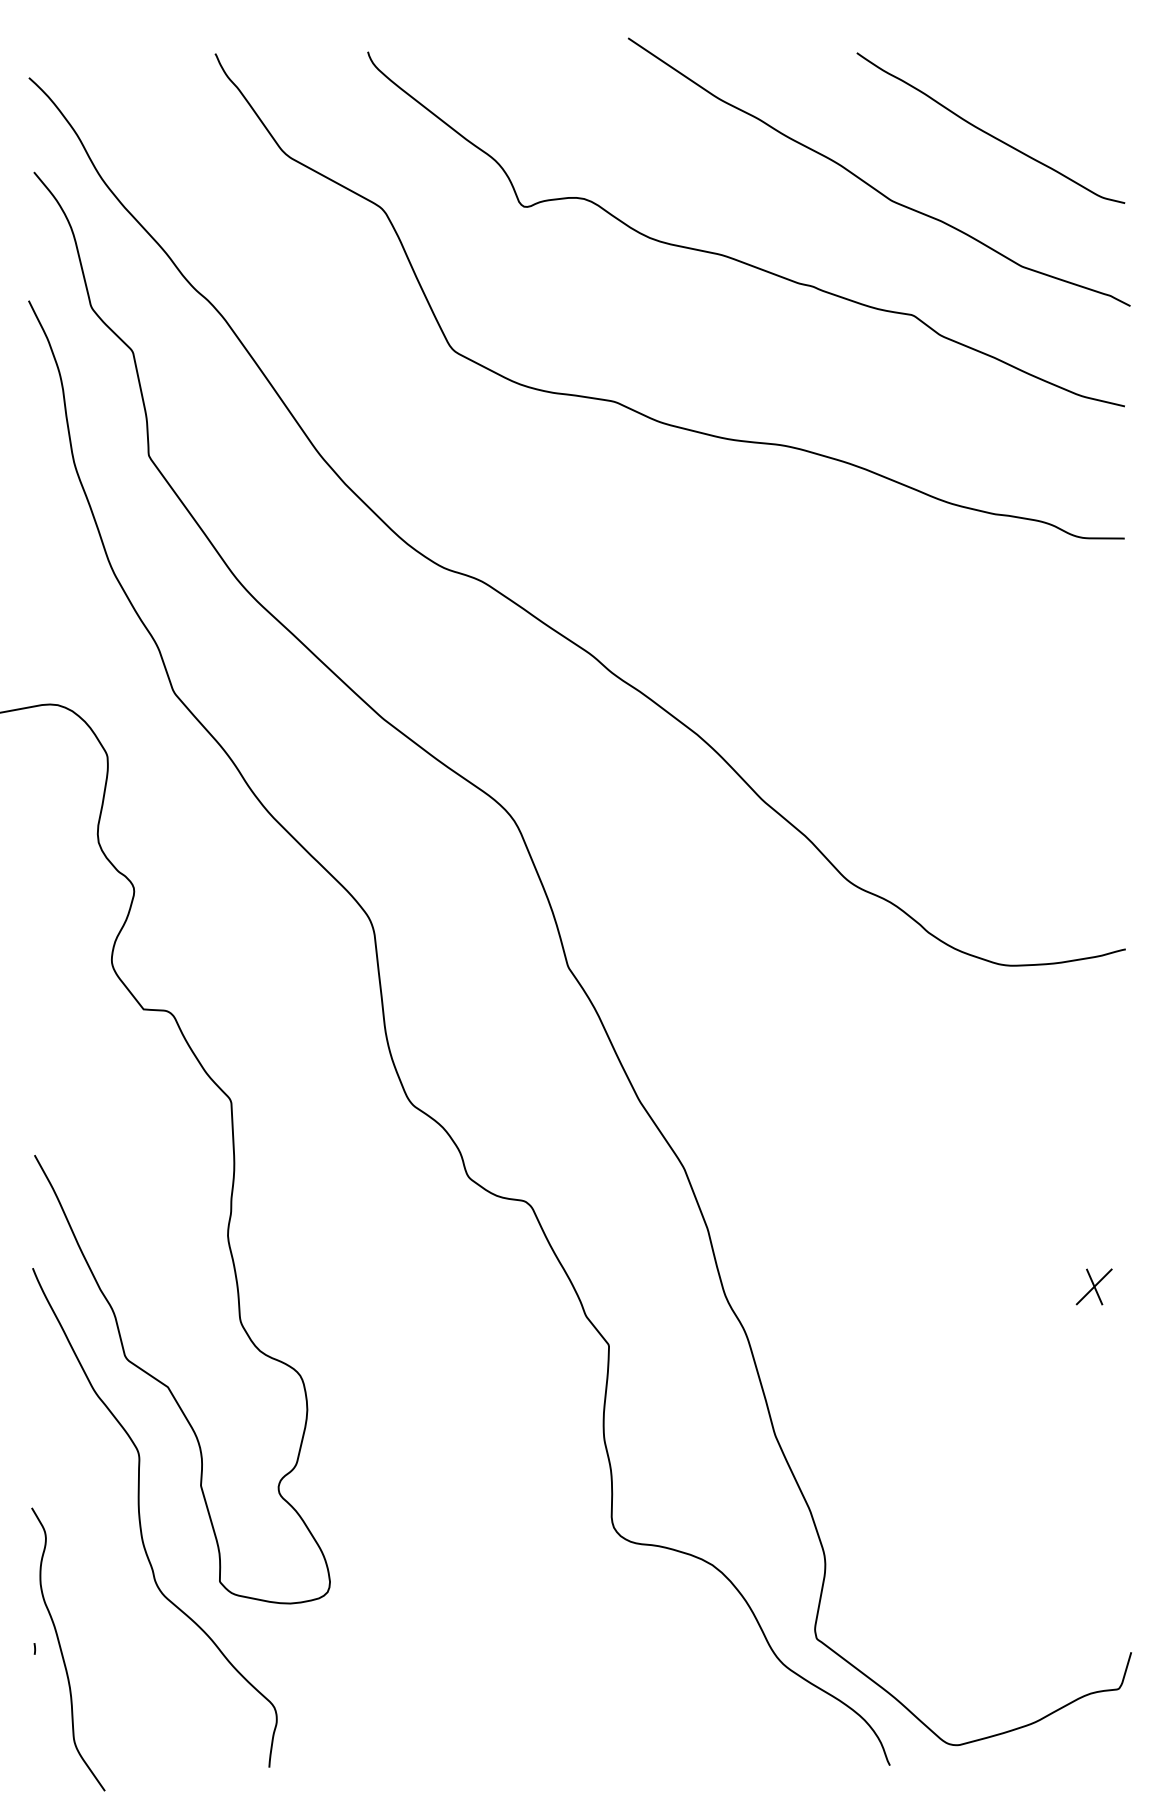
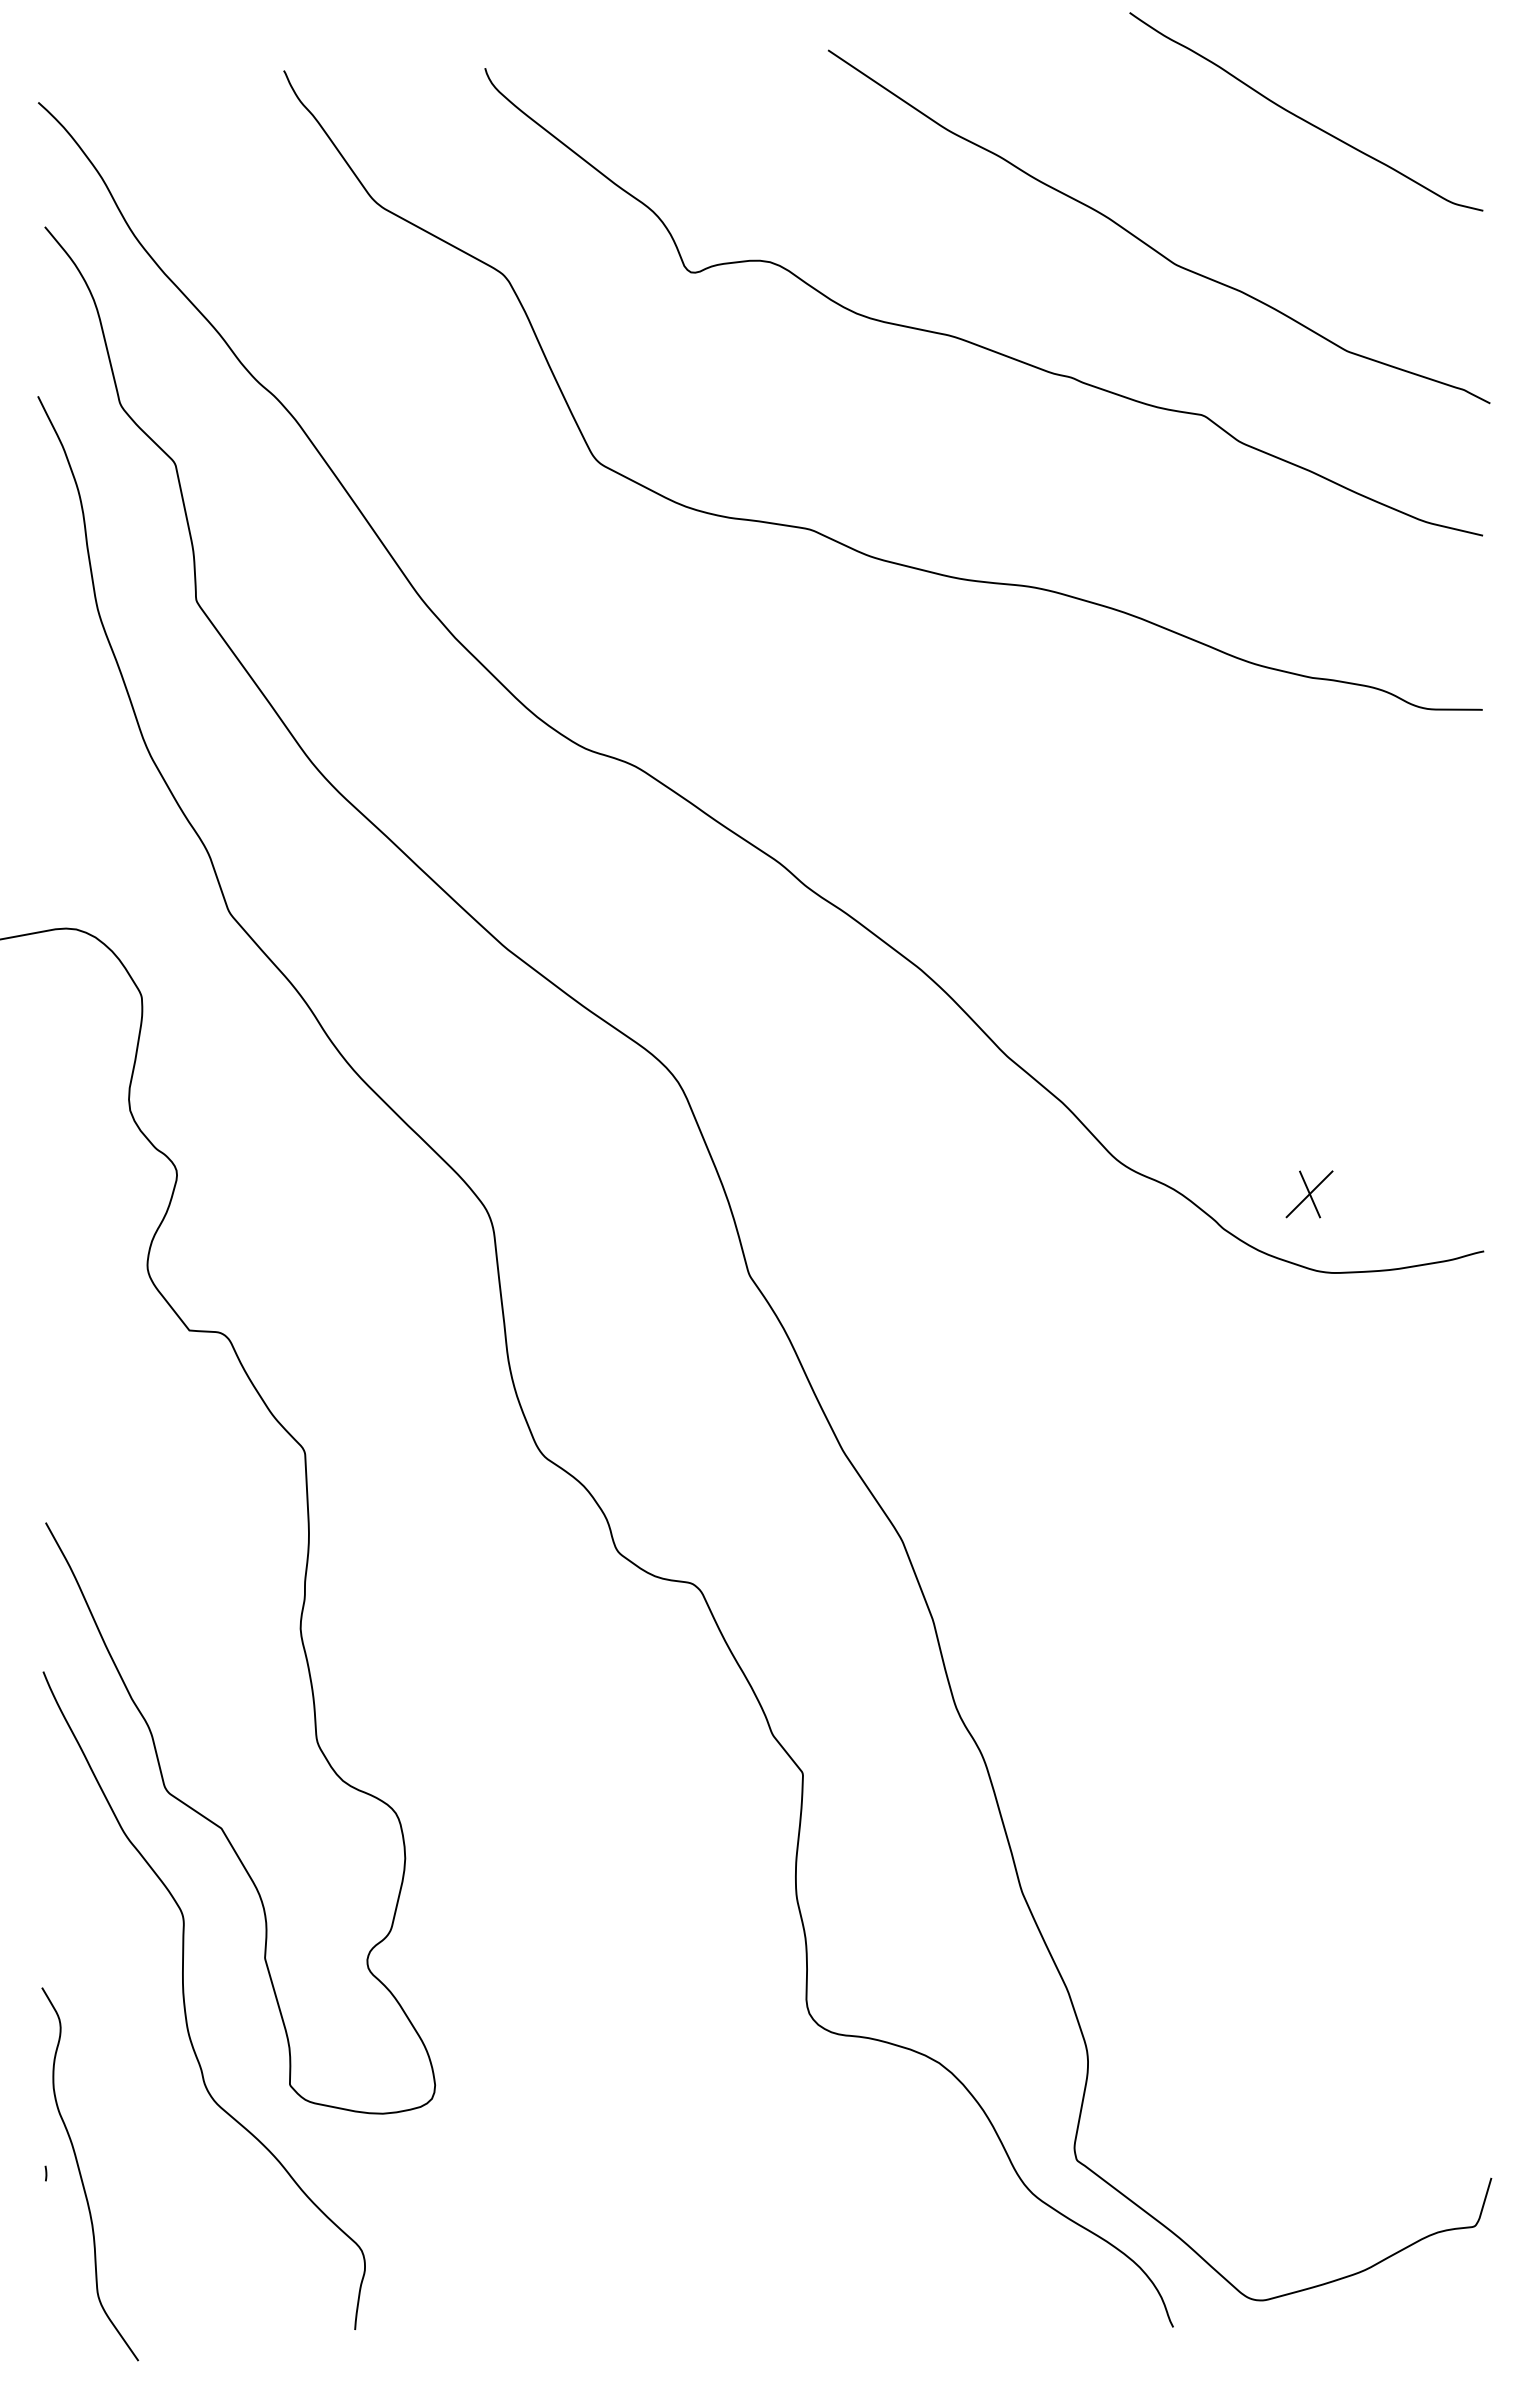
curve: (988, 133) -> (1303, 118), moved
part: (1094, 1287) -> (1309, 1194), moved

